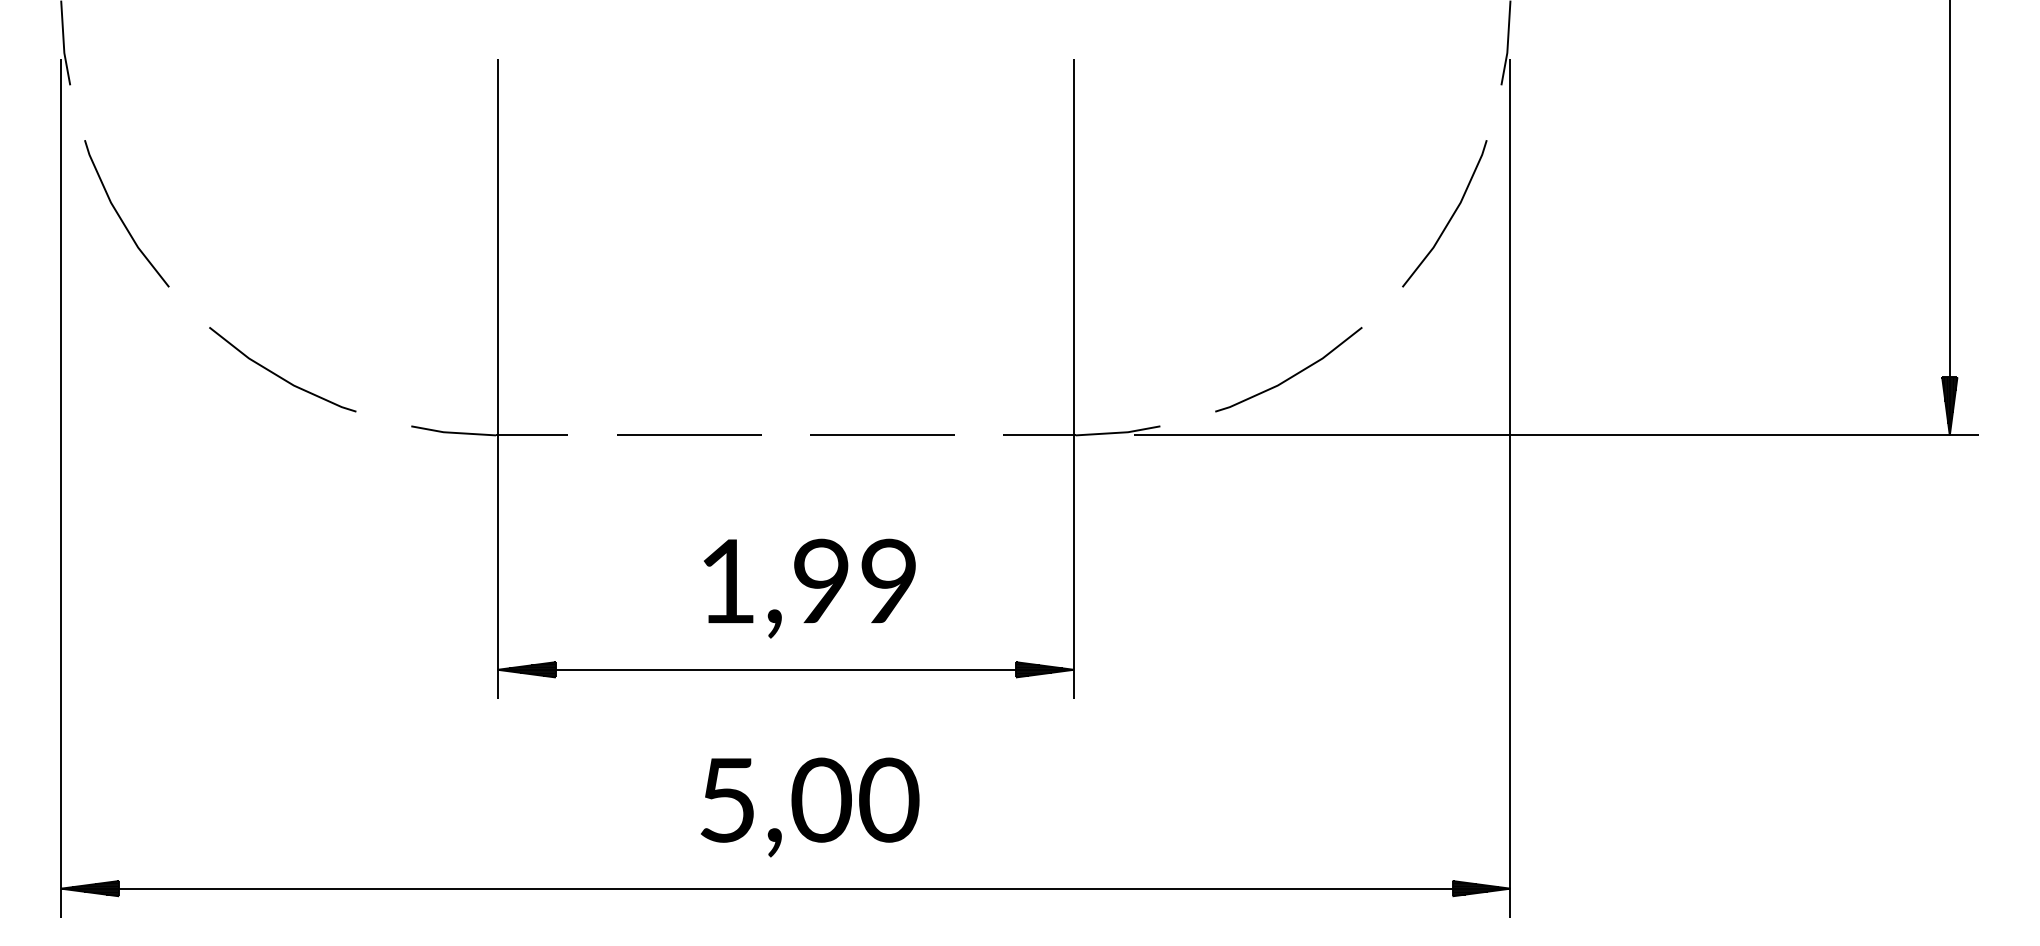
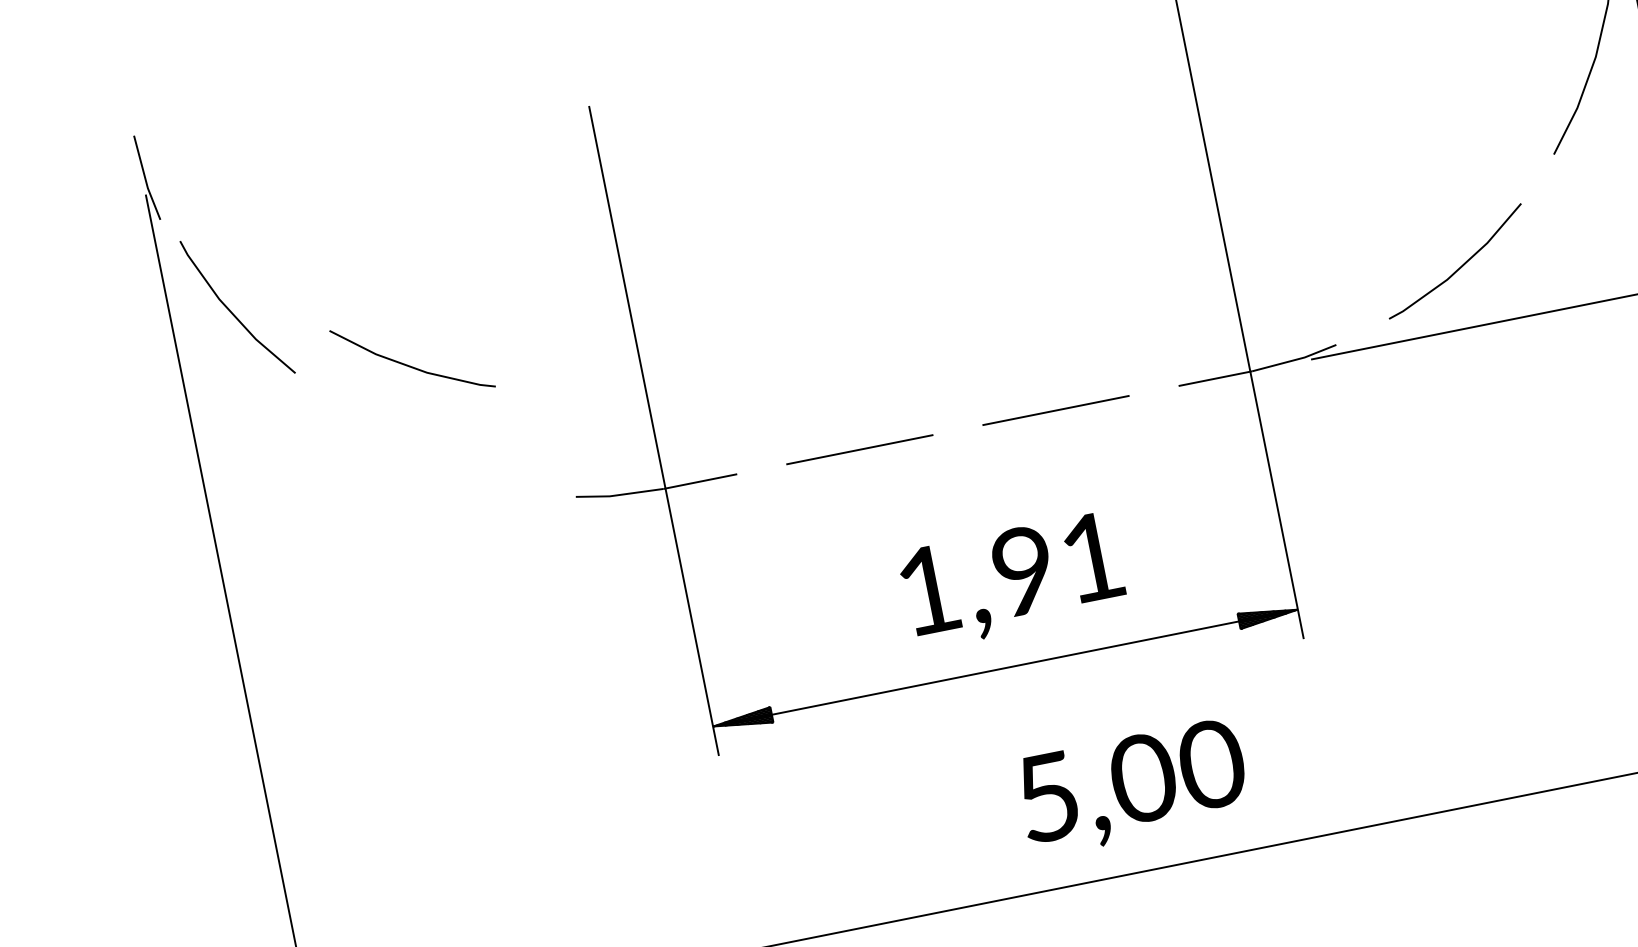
line: (121, 217) -> (232, 312), moved
line: (279, 375) -> (410, 365), moved
text: (888, 580) -> (1091, 556), 1,99 -> 1,91
text: (810, 807) -> (1133, 787), moved

